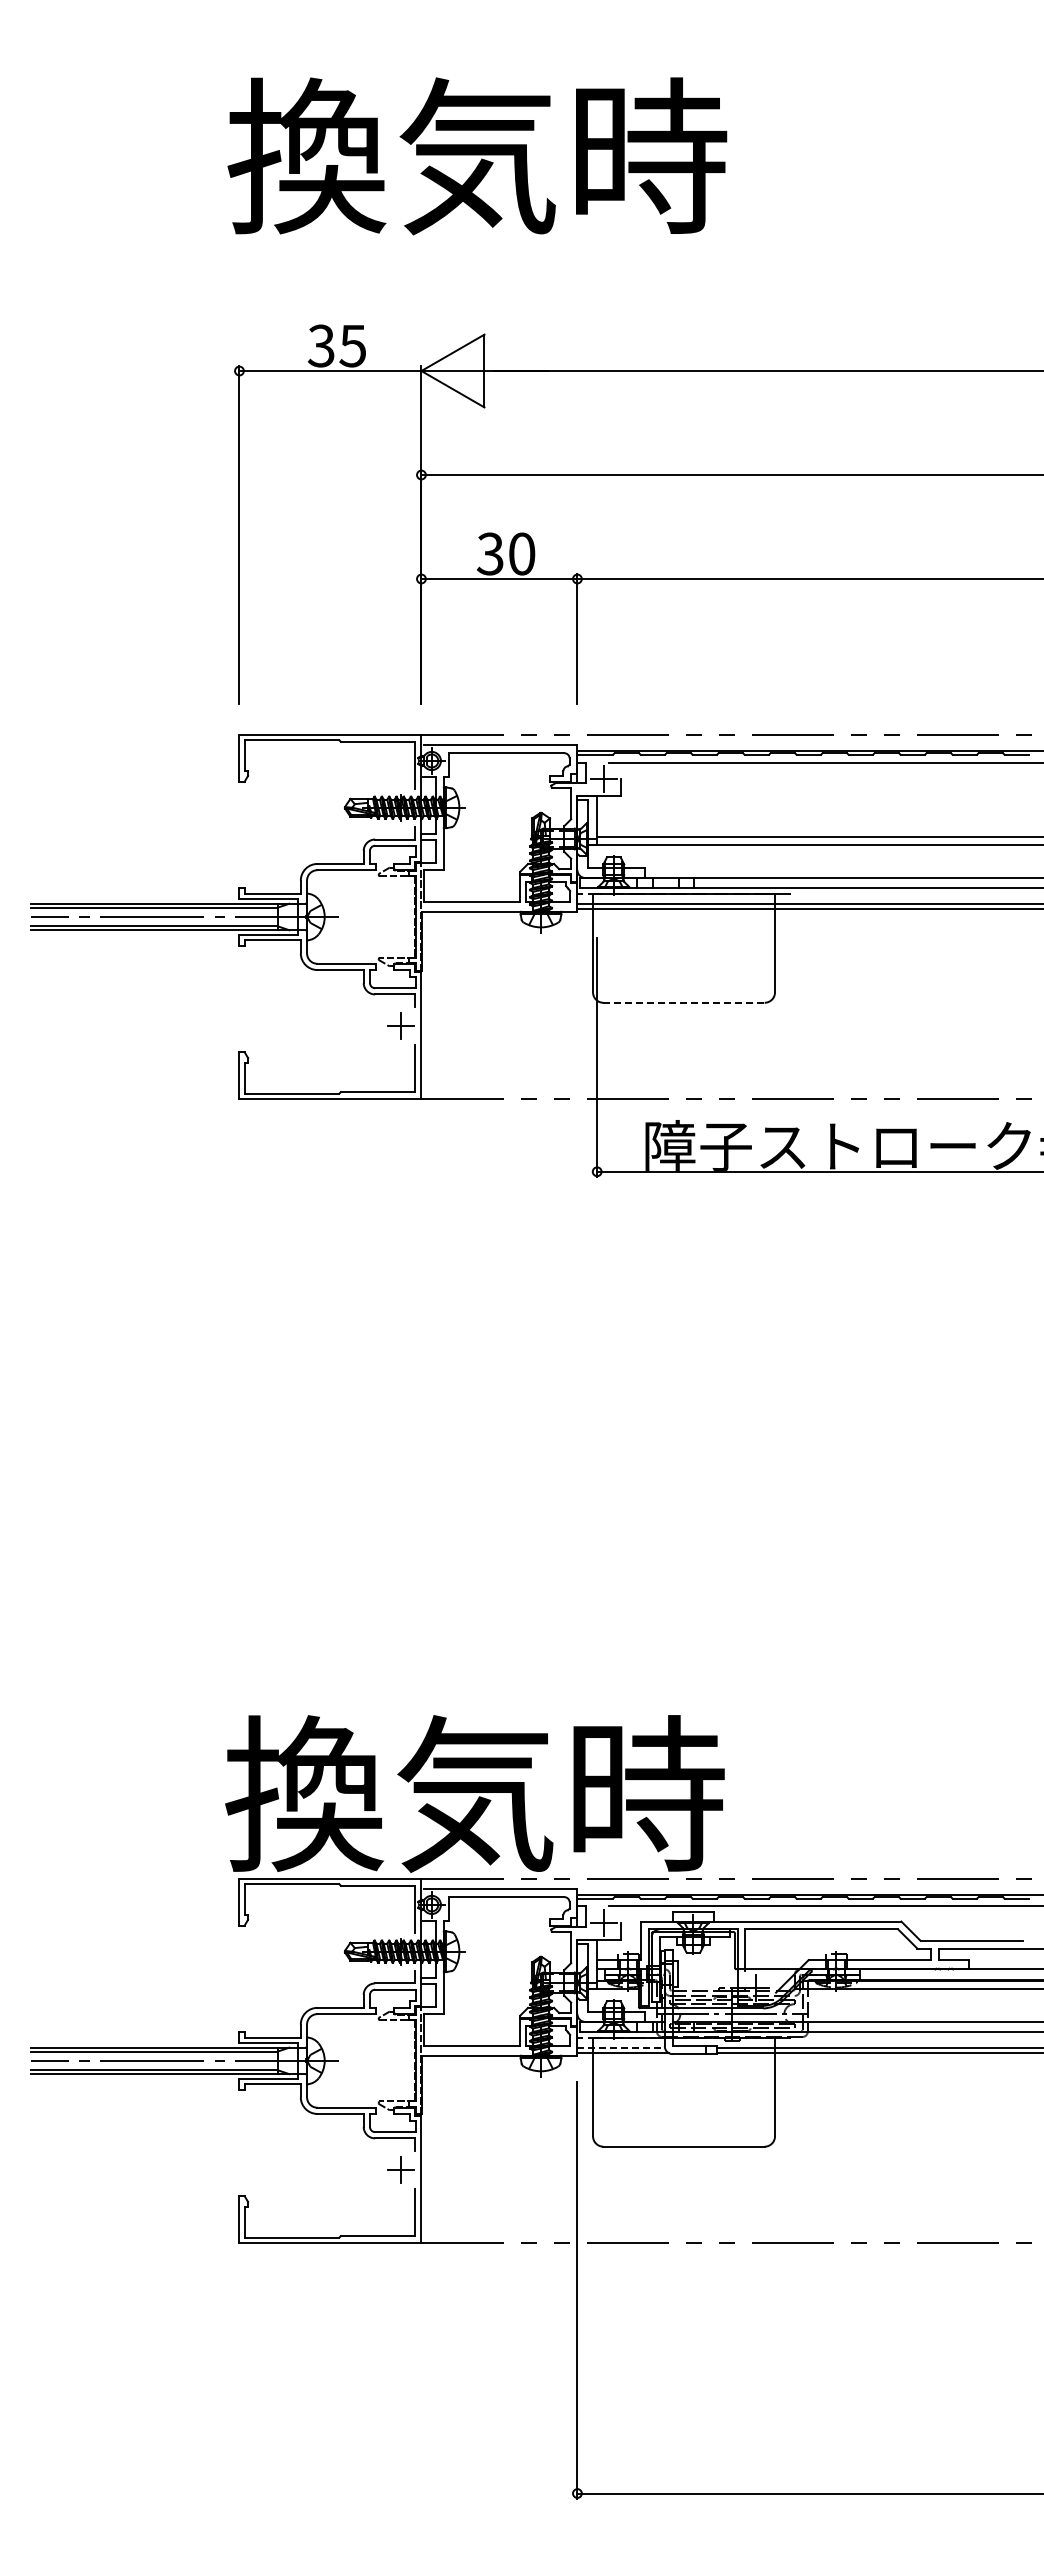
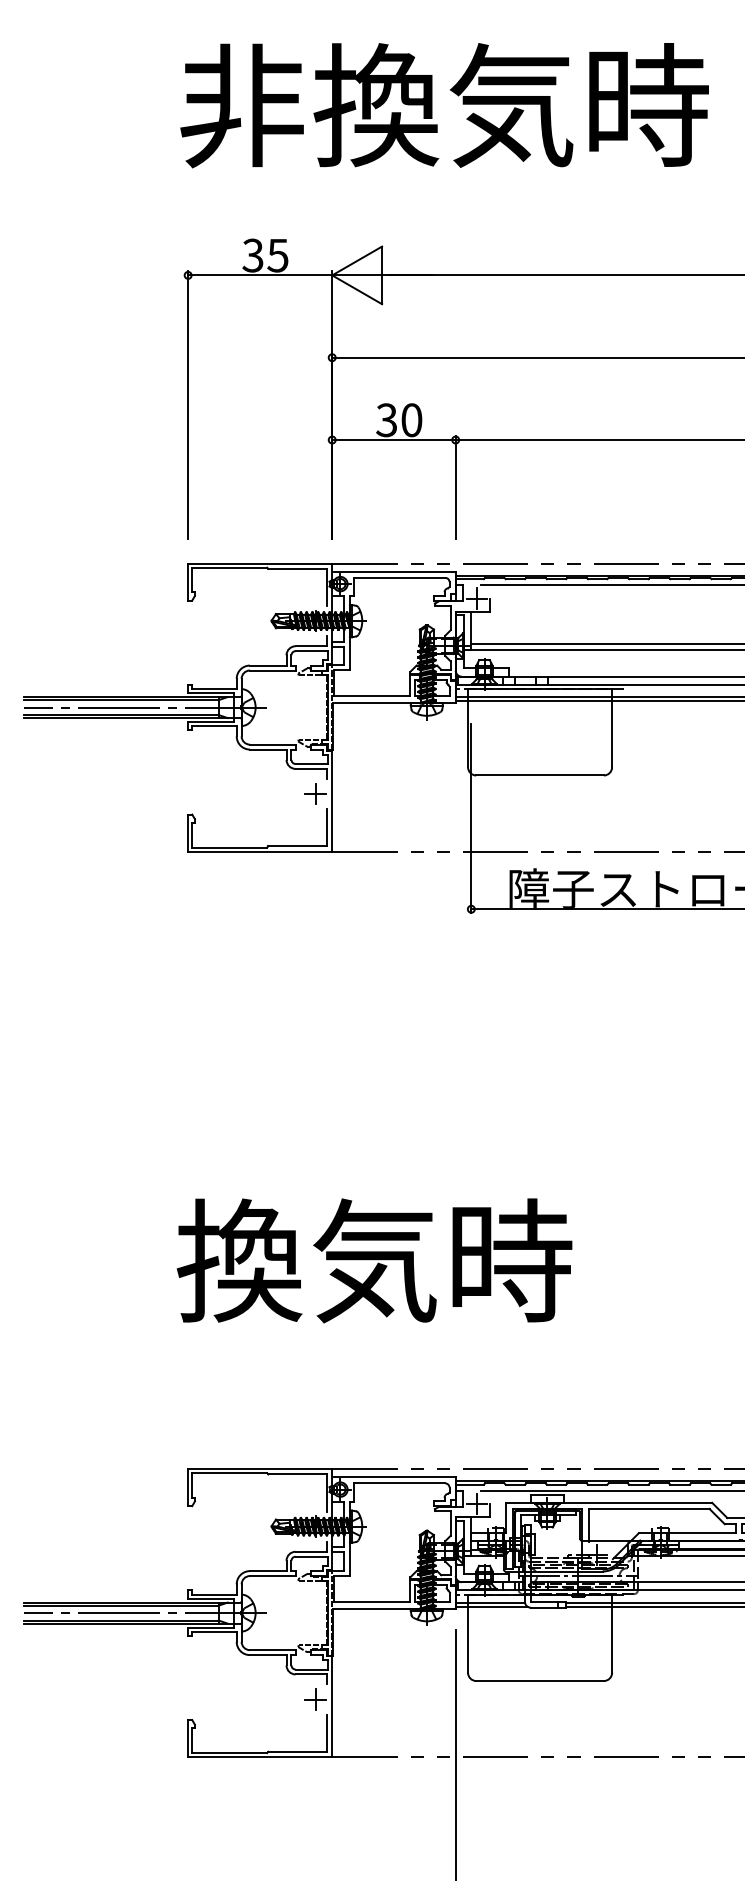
text: (562, 156) -> (443, 105), 換気時 -> 非換気時
line: (684, 1002) -> (540, 775), dashed -> solid
text: (474, 1793) -> (374, 1260), moved
line: (621, 2047) -> (490, 1602), dashed -> solid

